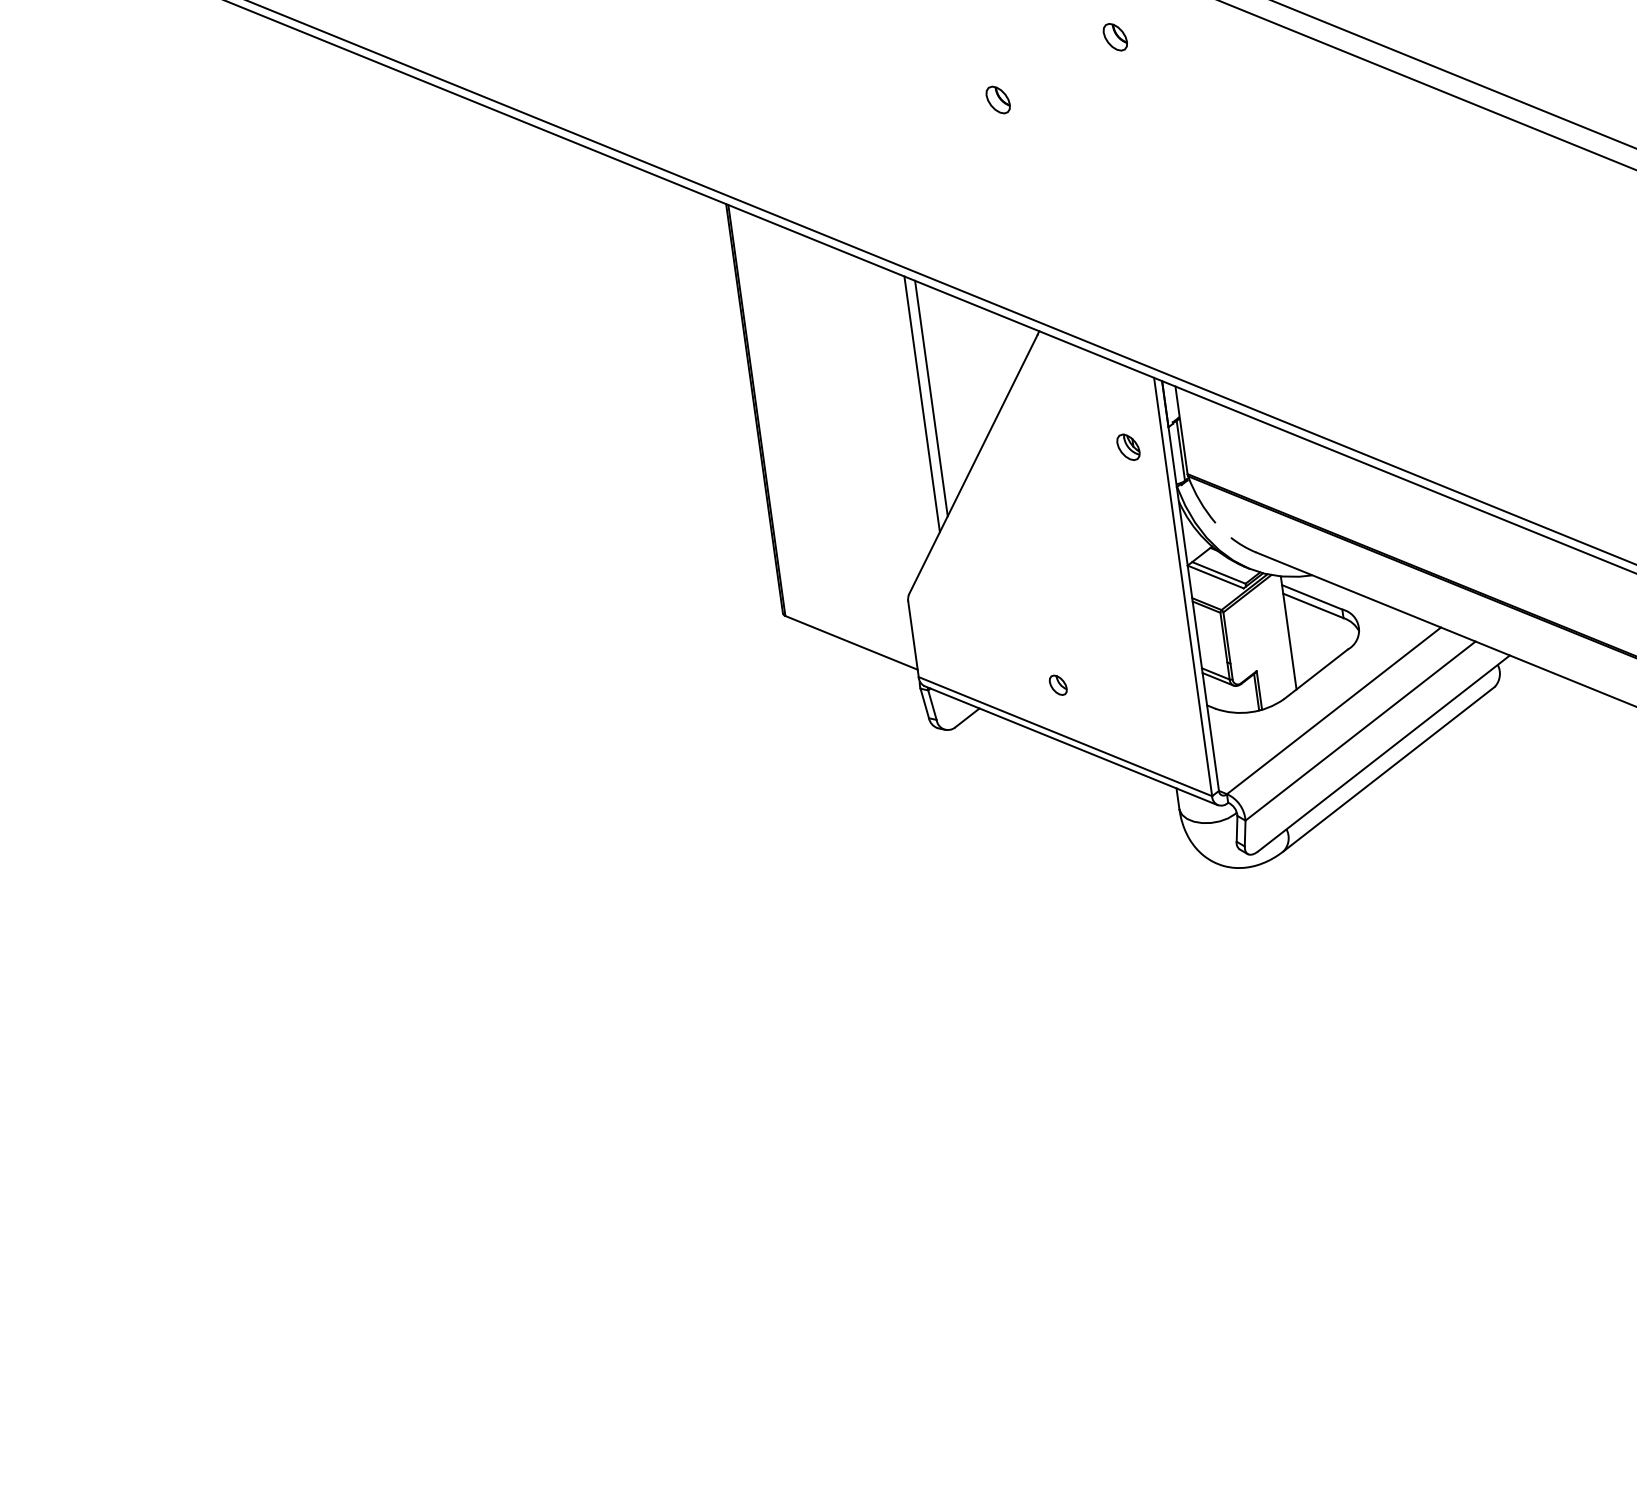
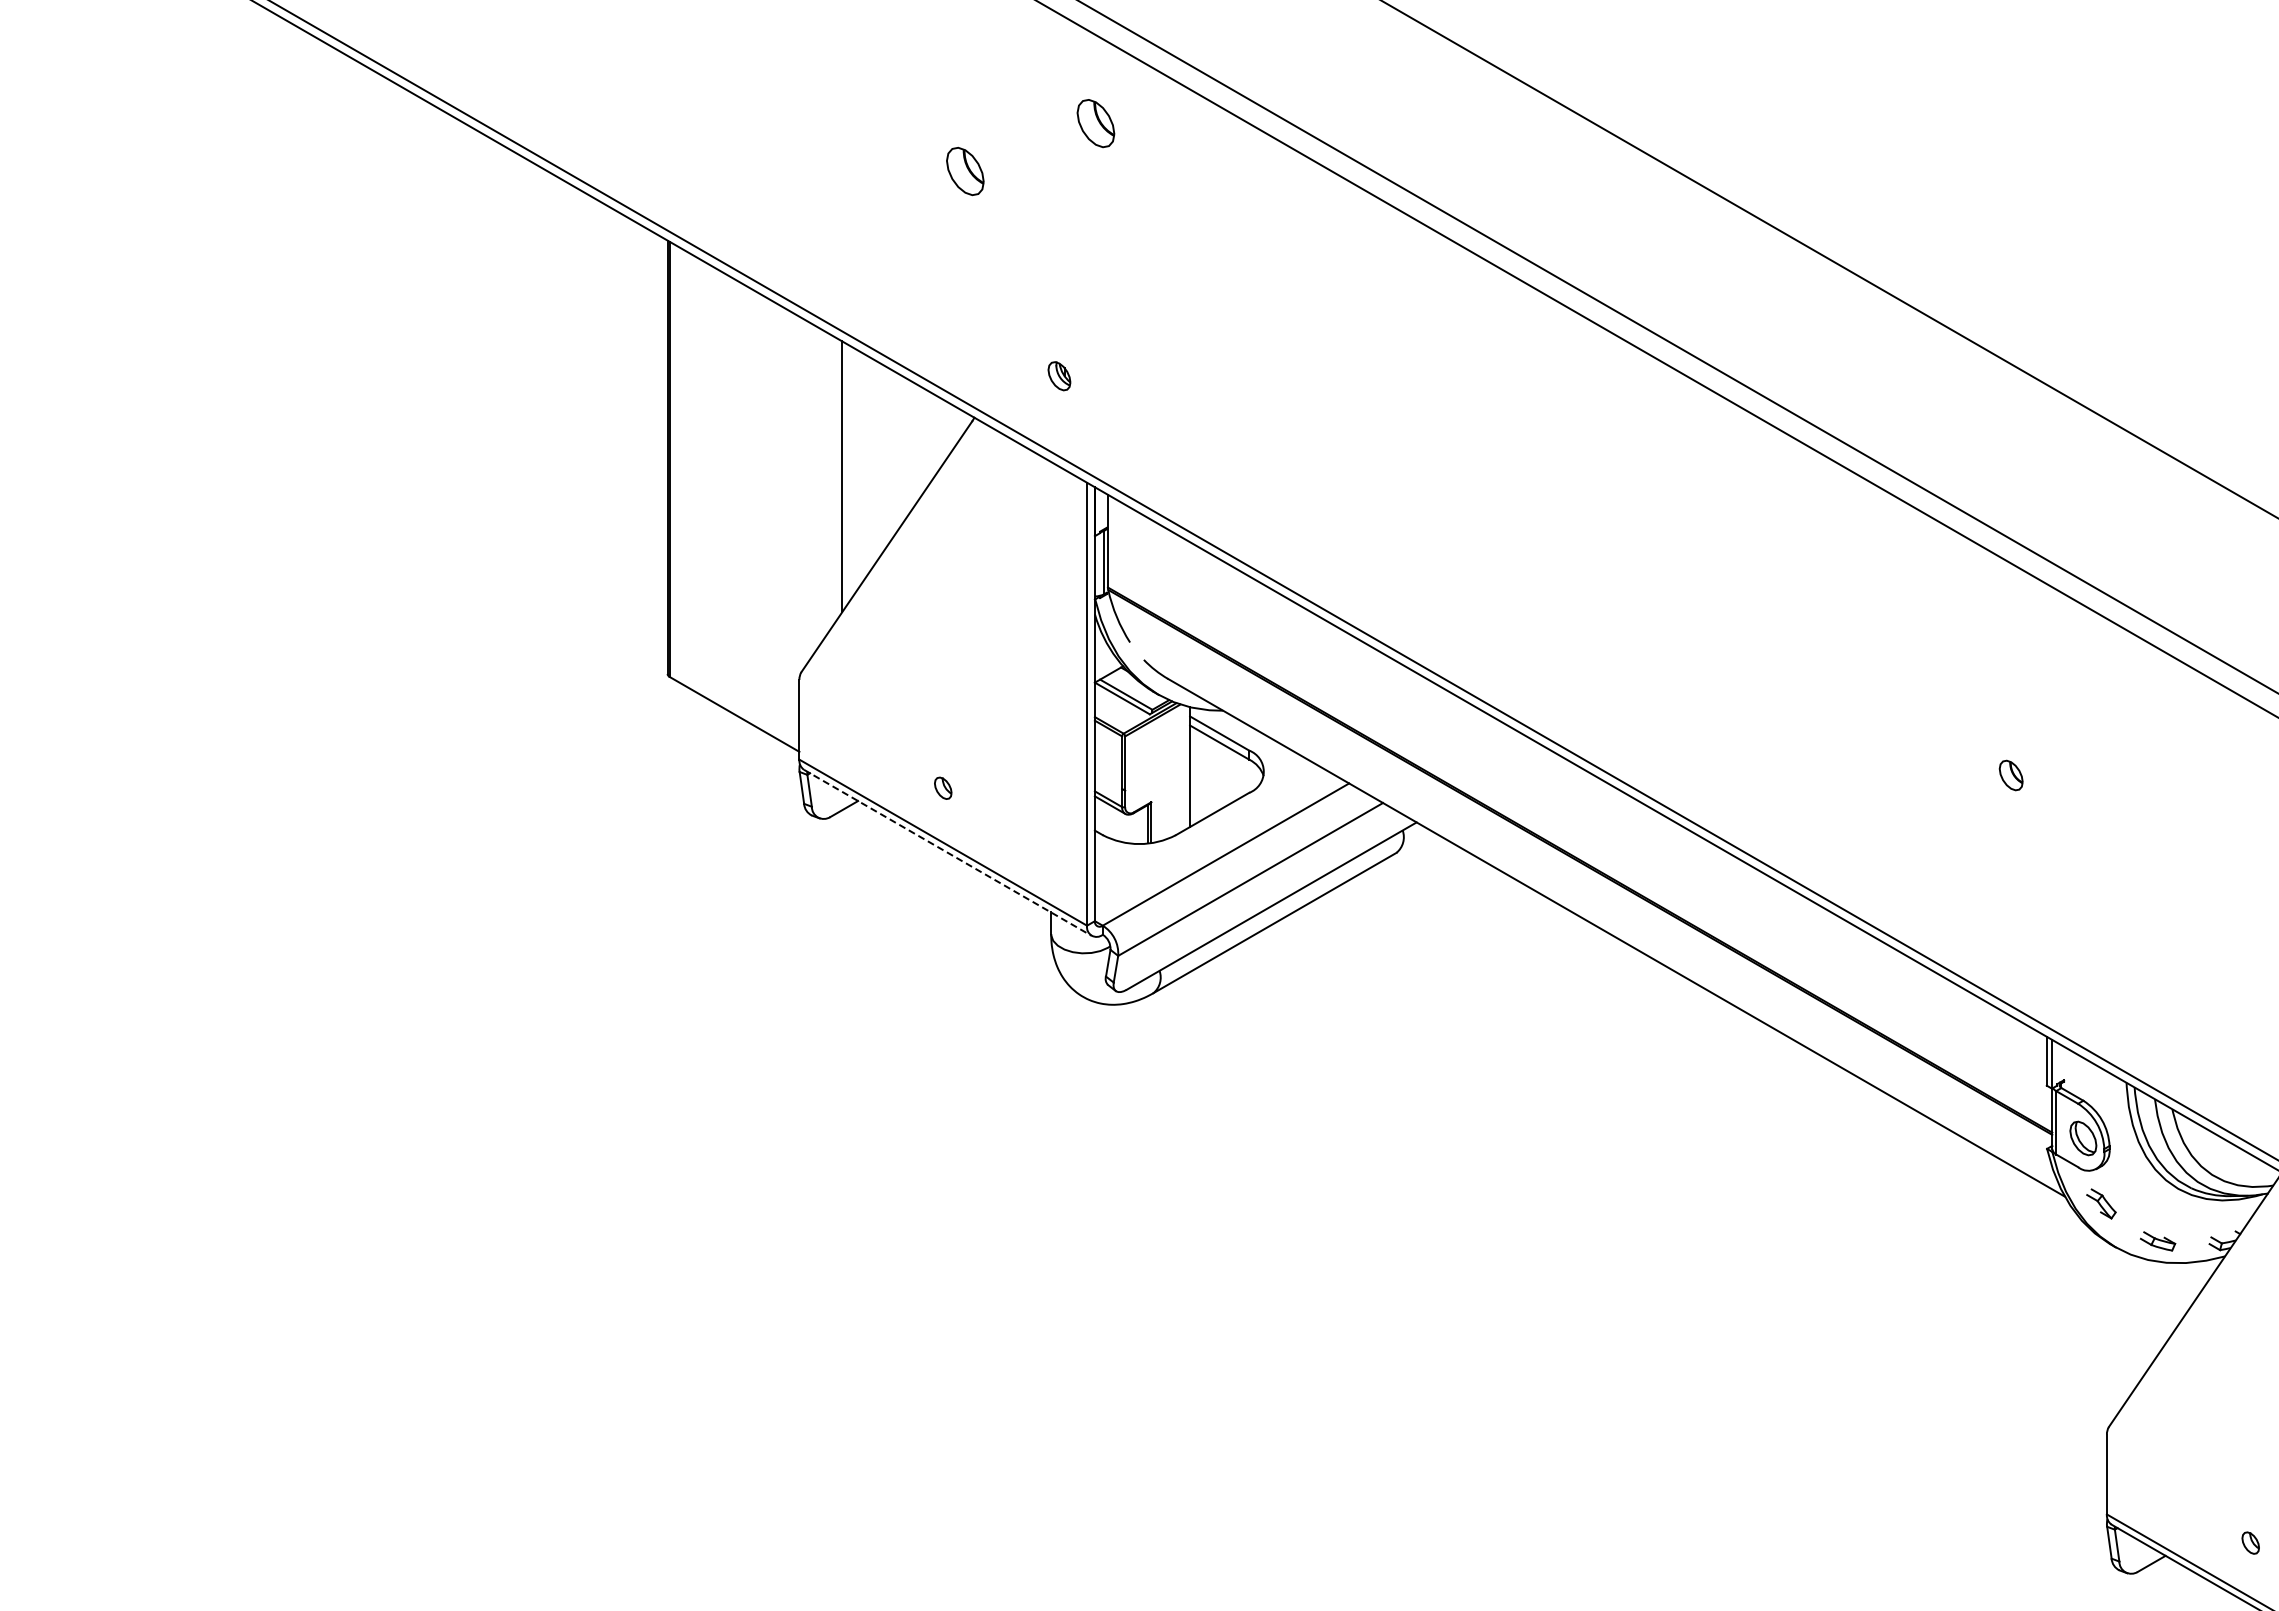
part: (1114, 36) -> (1095, 122), size x1.6
part: (997, 99) -> (964, 171), size x1.6
line: (931, 397) -> (852, 471), removed
part: (1128, 447) -> (1059, 376), moved
line: (1071, 746) -> (948, 853), solid -> dashed

